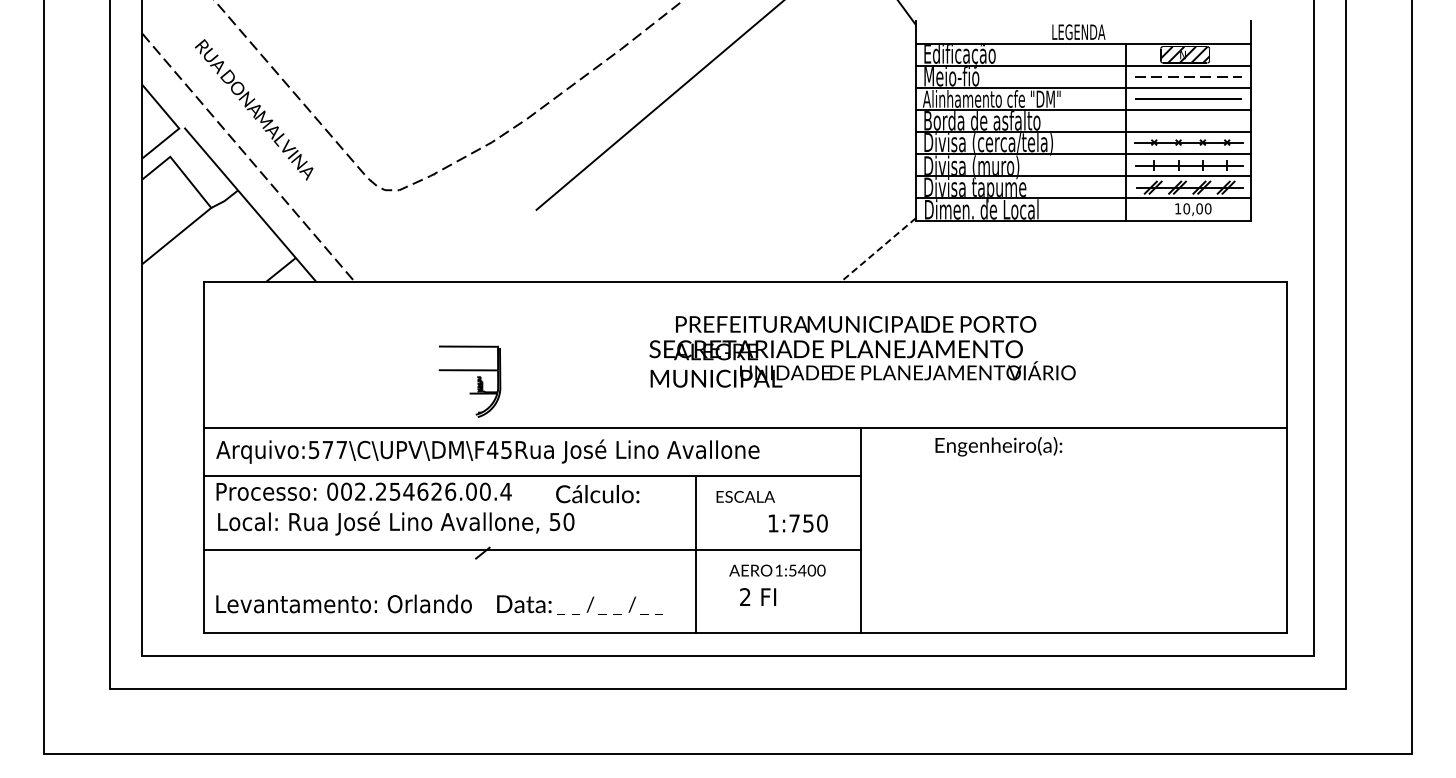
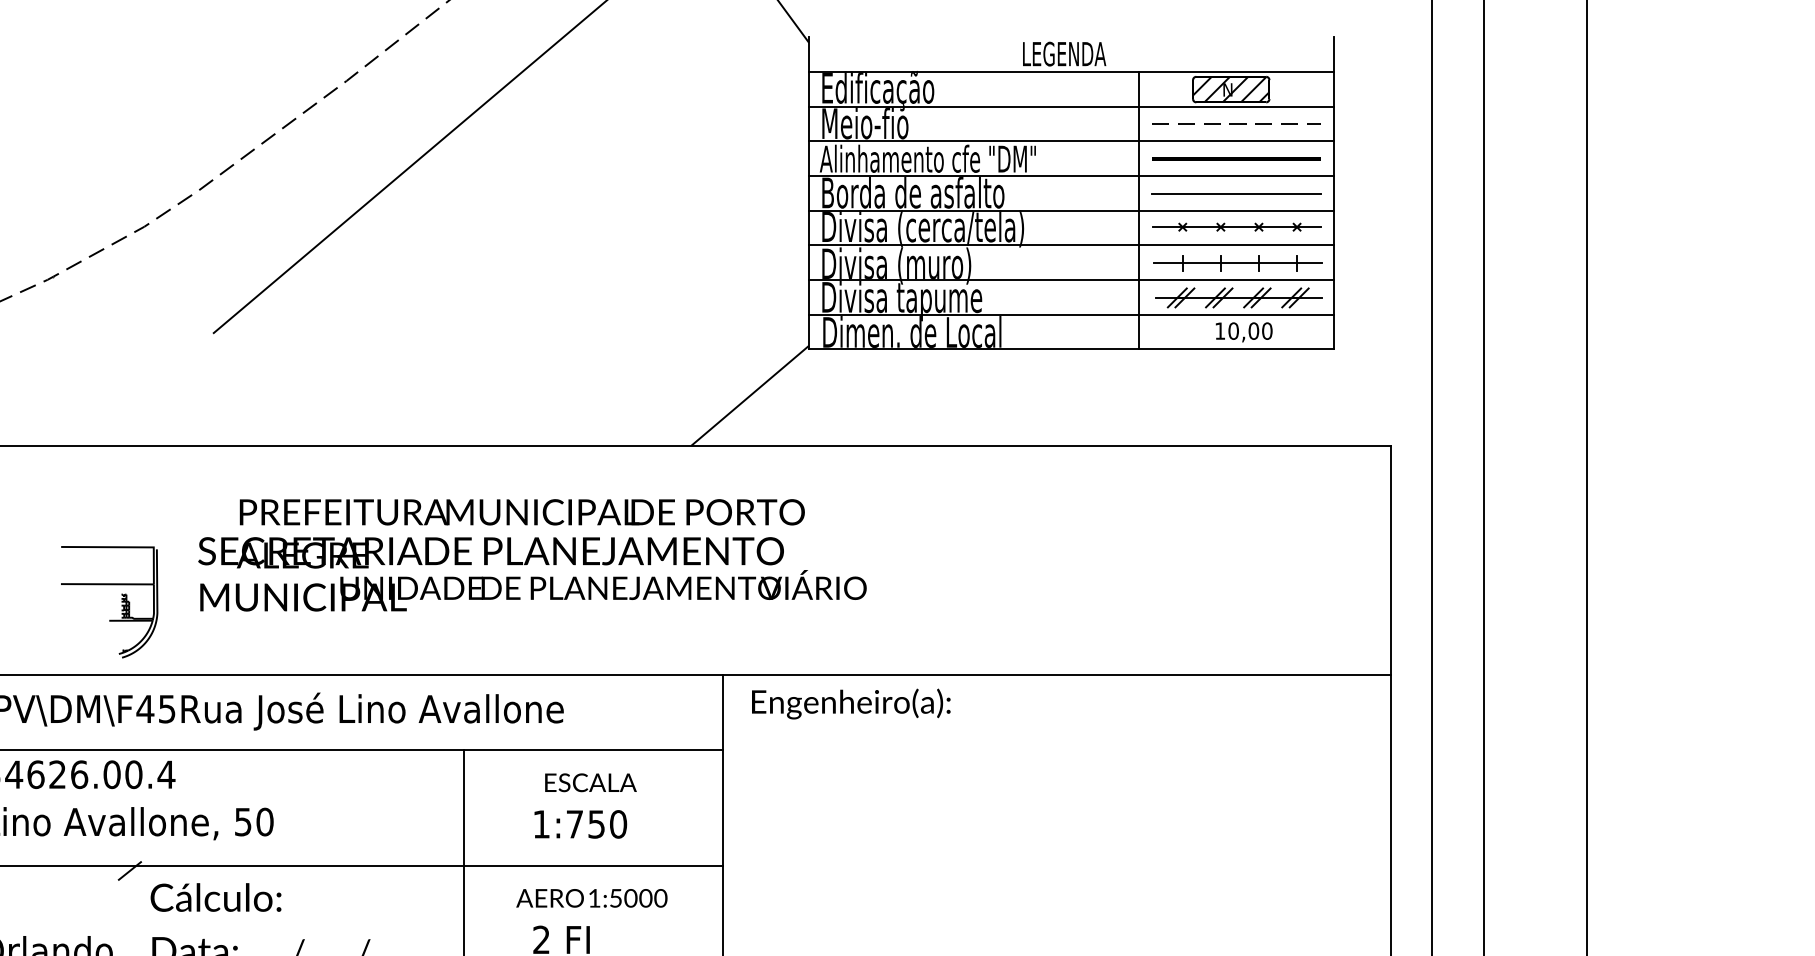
line: (1188, 121) -> (1236, 194), added
line: (878, 250) -> (750, 396), dashed -> solid
text: (862, 351) -> (532, 554), moved
text: (998, 446) -> (850, 703), moved
text: (597, 494) -> (215, 898), moved
text: (745, 496) -> (590, 782), moved
text: (797, 523) -> (579, 824), moved
text: (801, 570) -> (629, 898), 1:5400 -> 1:5000

